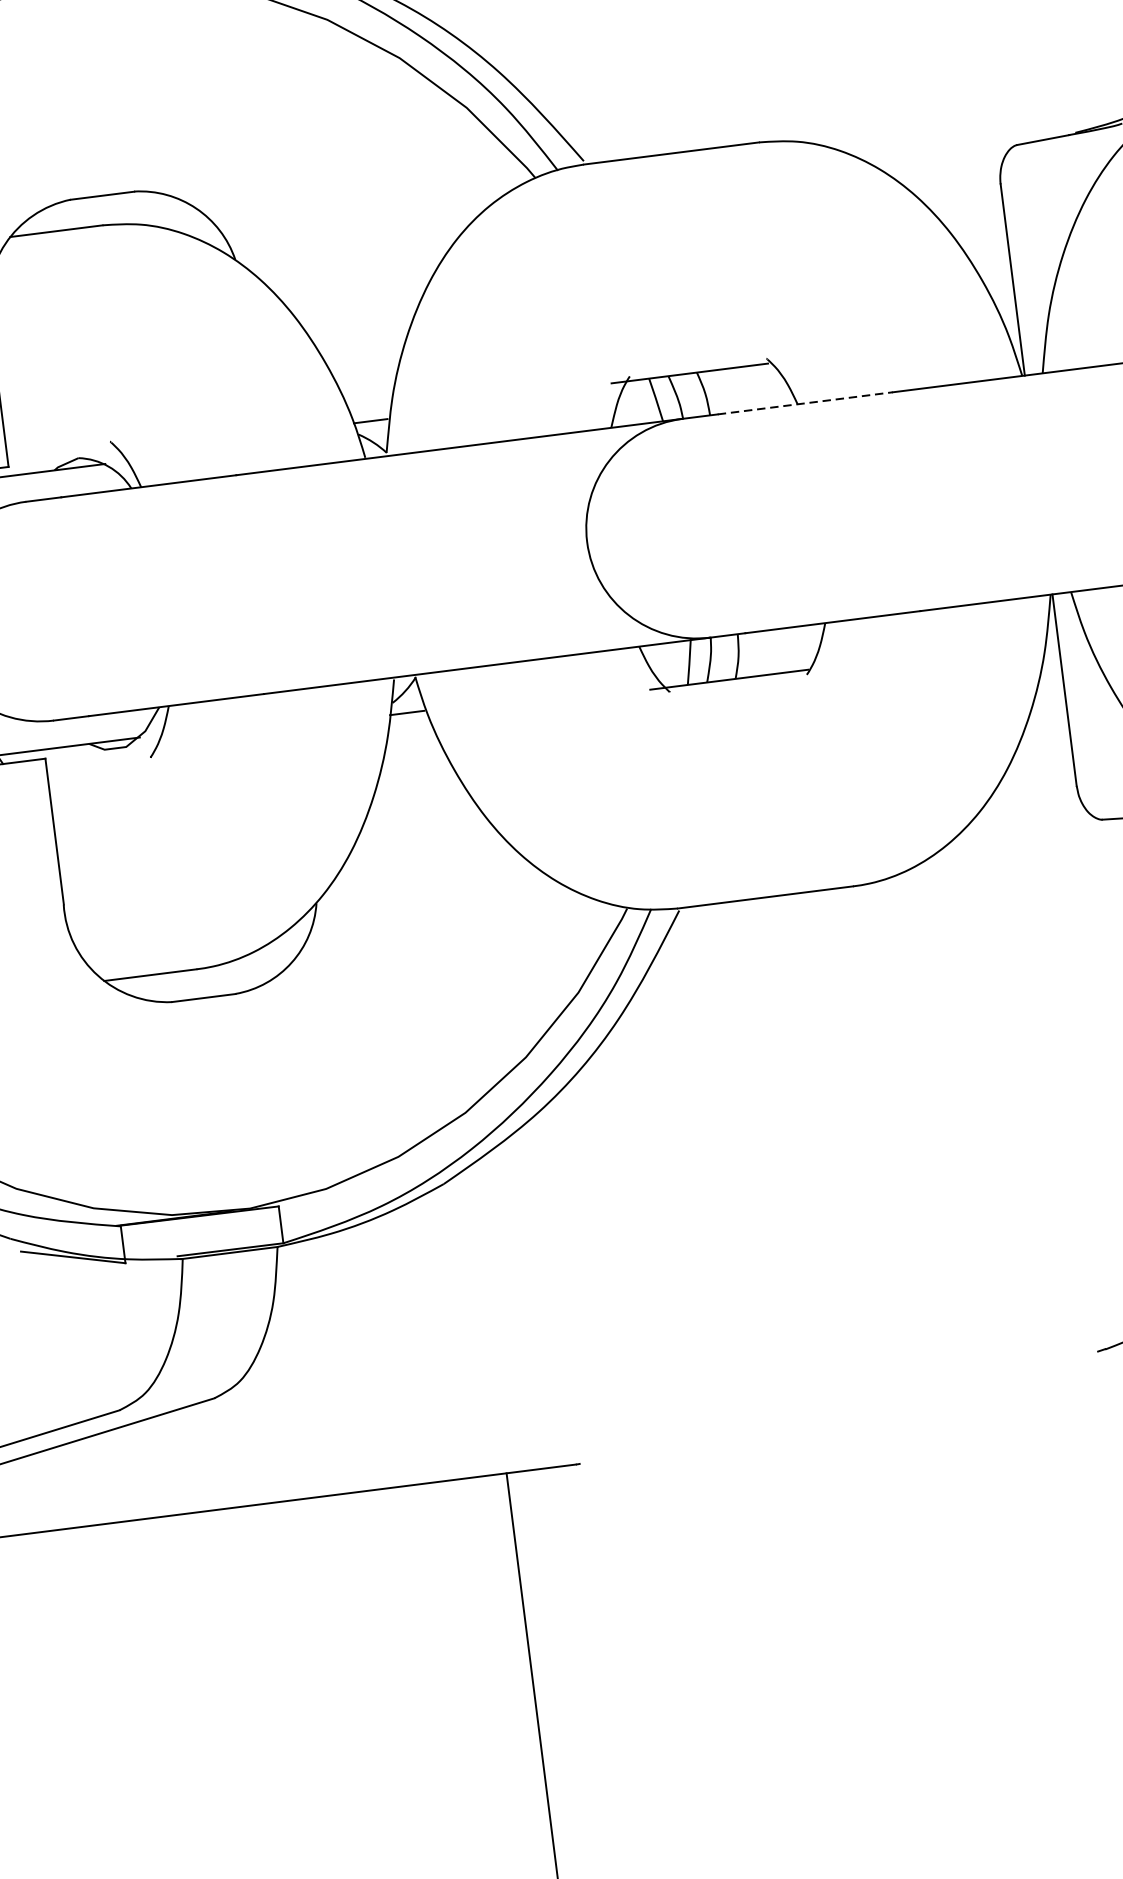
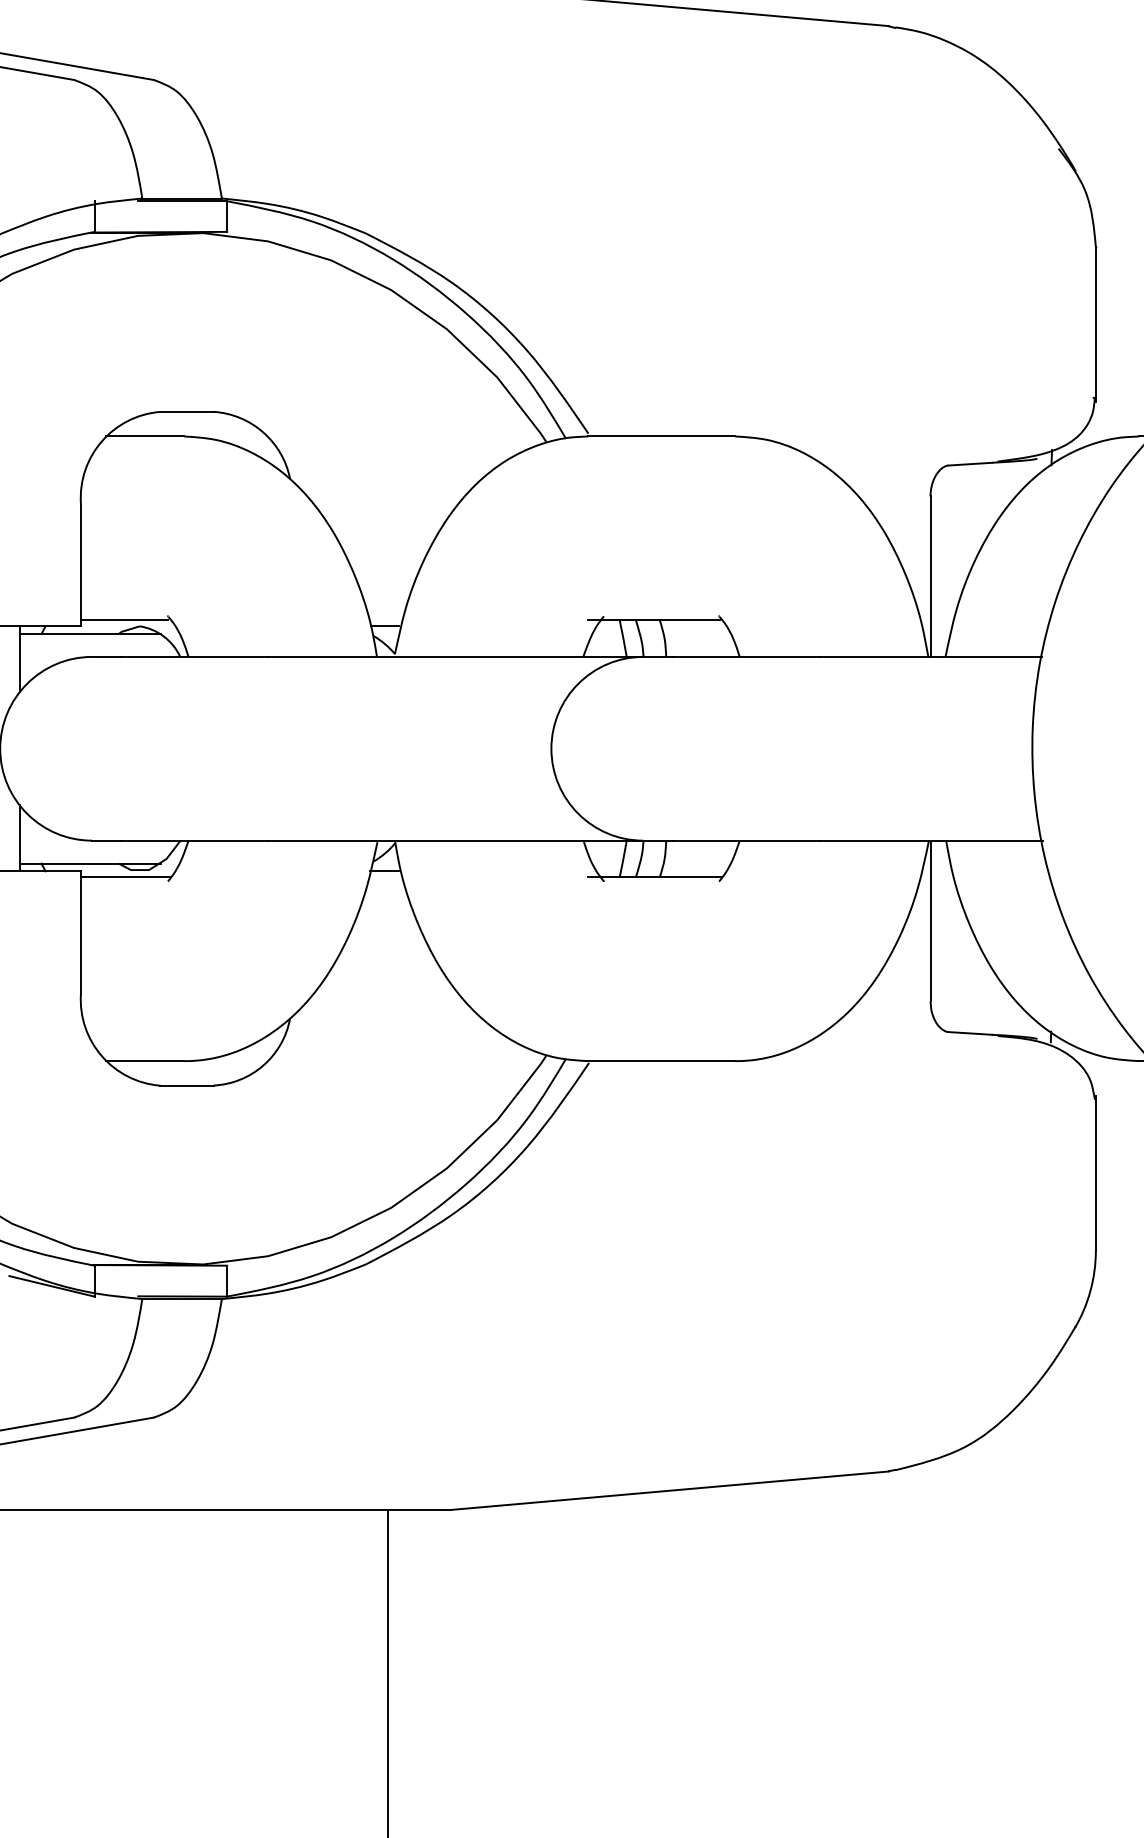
line: (805, 402) -> (746, 656), dashed -> solid
line: (59, 453) -> (124, 620), added
line: (99, 759) -> (125, 877), added
line: (839, 1407) -> (669, 1490), added

